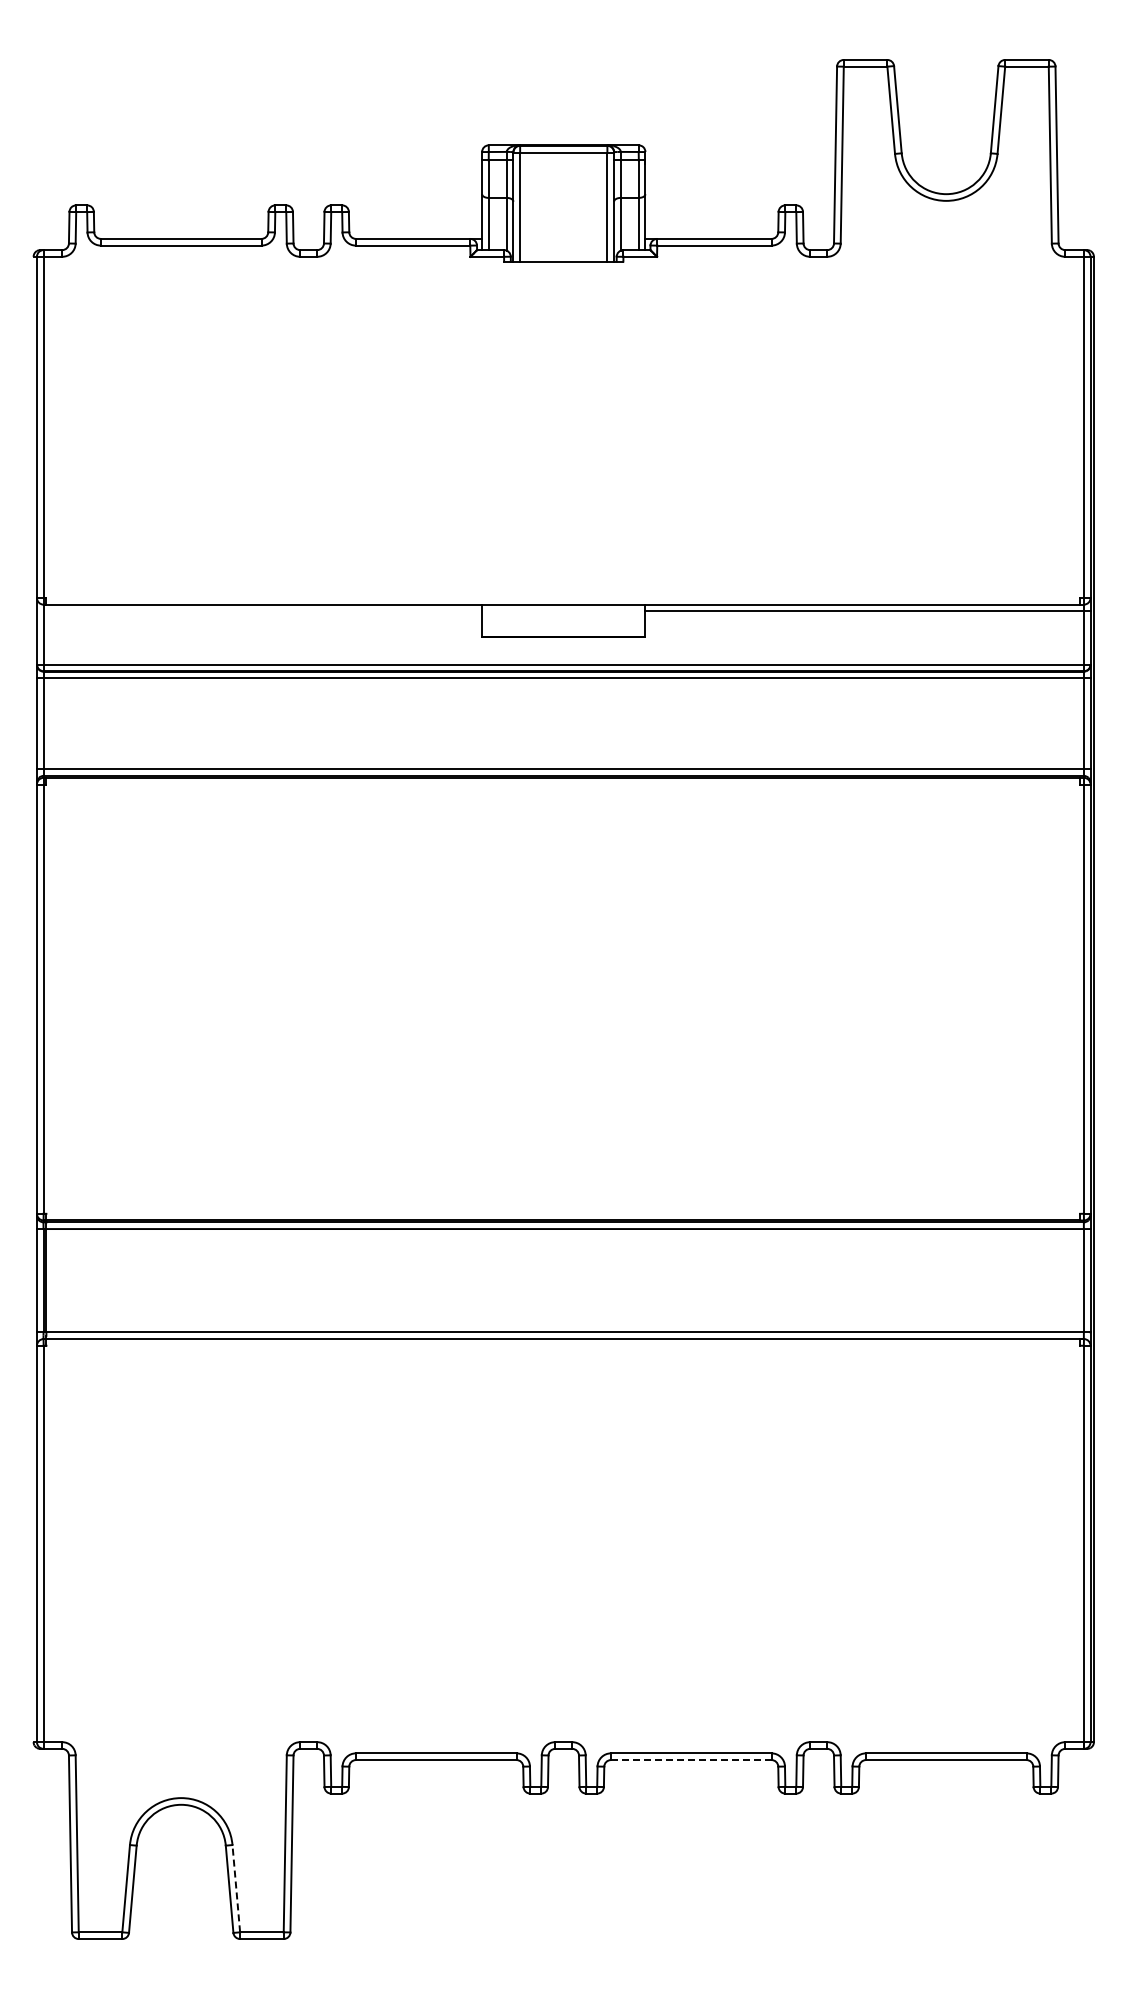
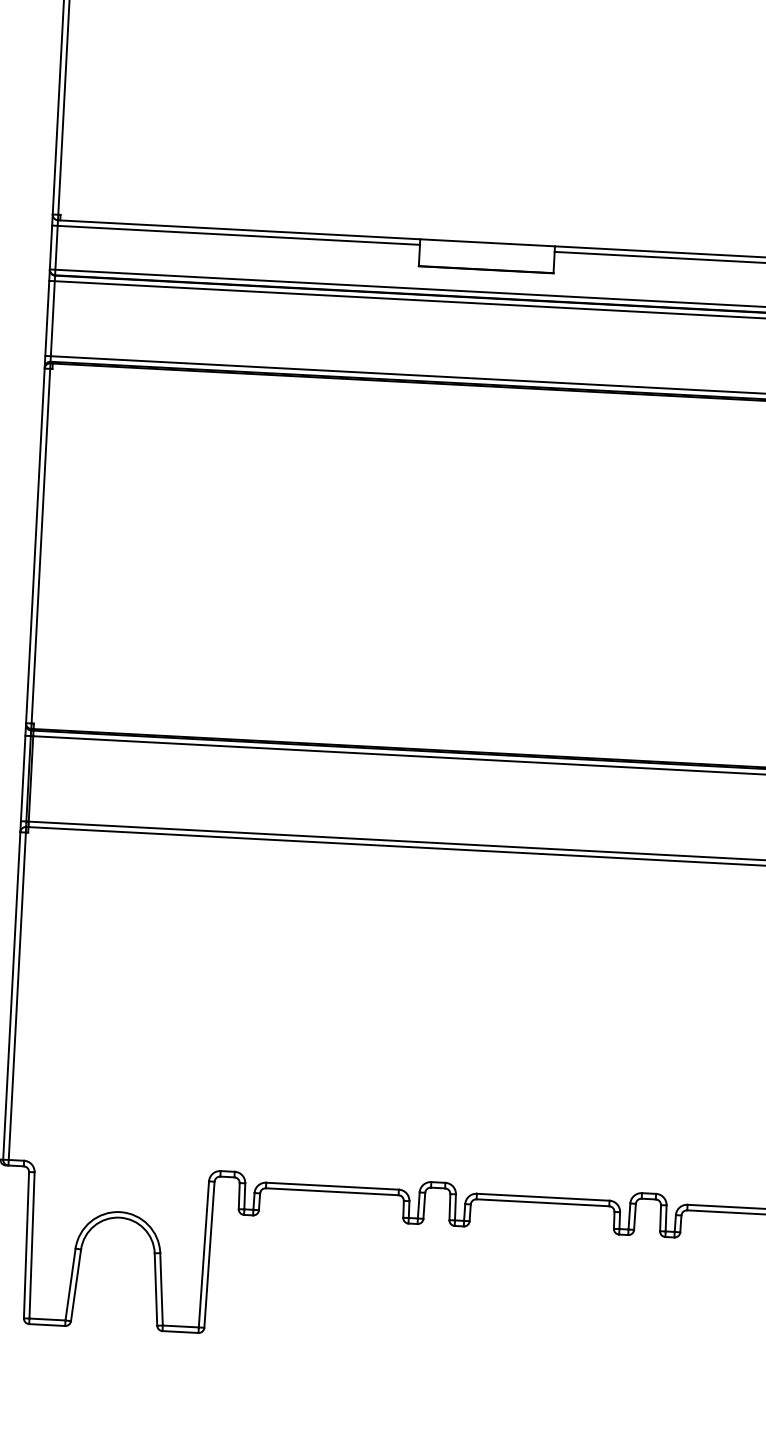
line: (259, 611) -> (235, 235), added
line: (690, 1760) -> (542, 1203), dashed -> solid
line: (236, 1888) -> (161, 1289), dashed -> solid

